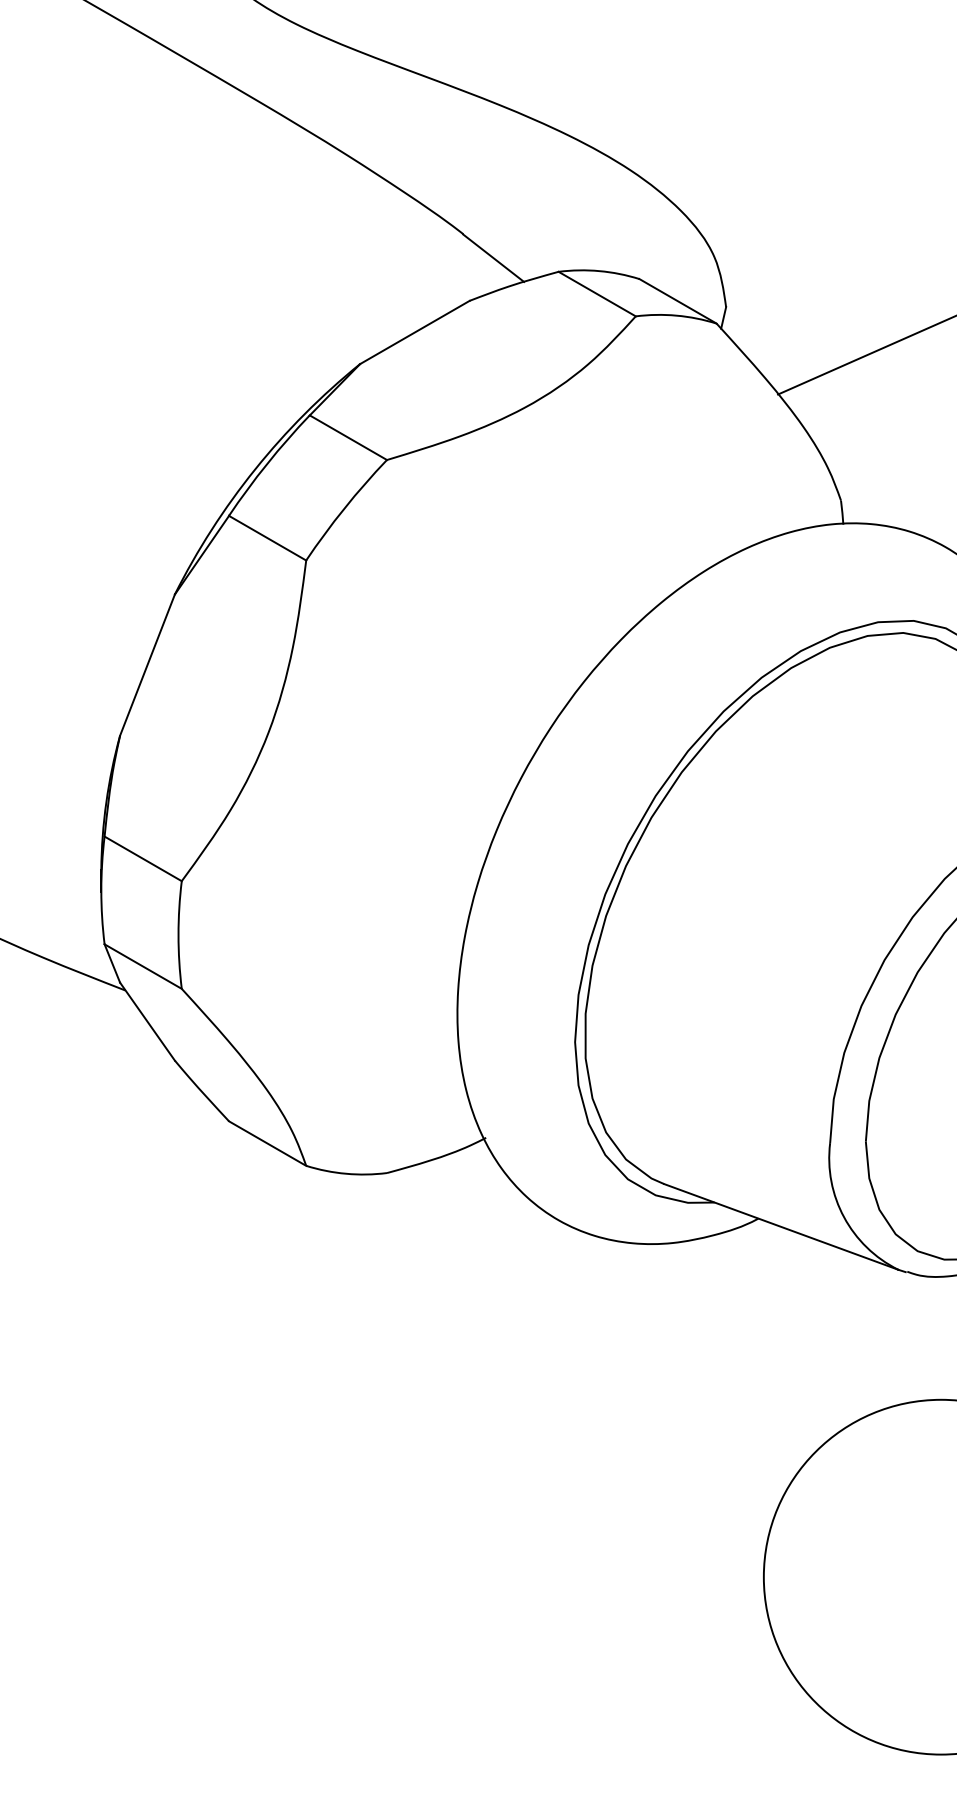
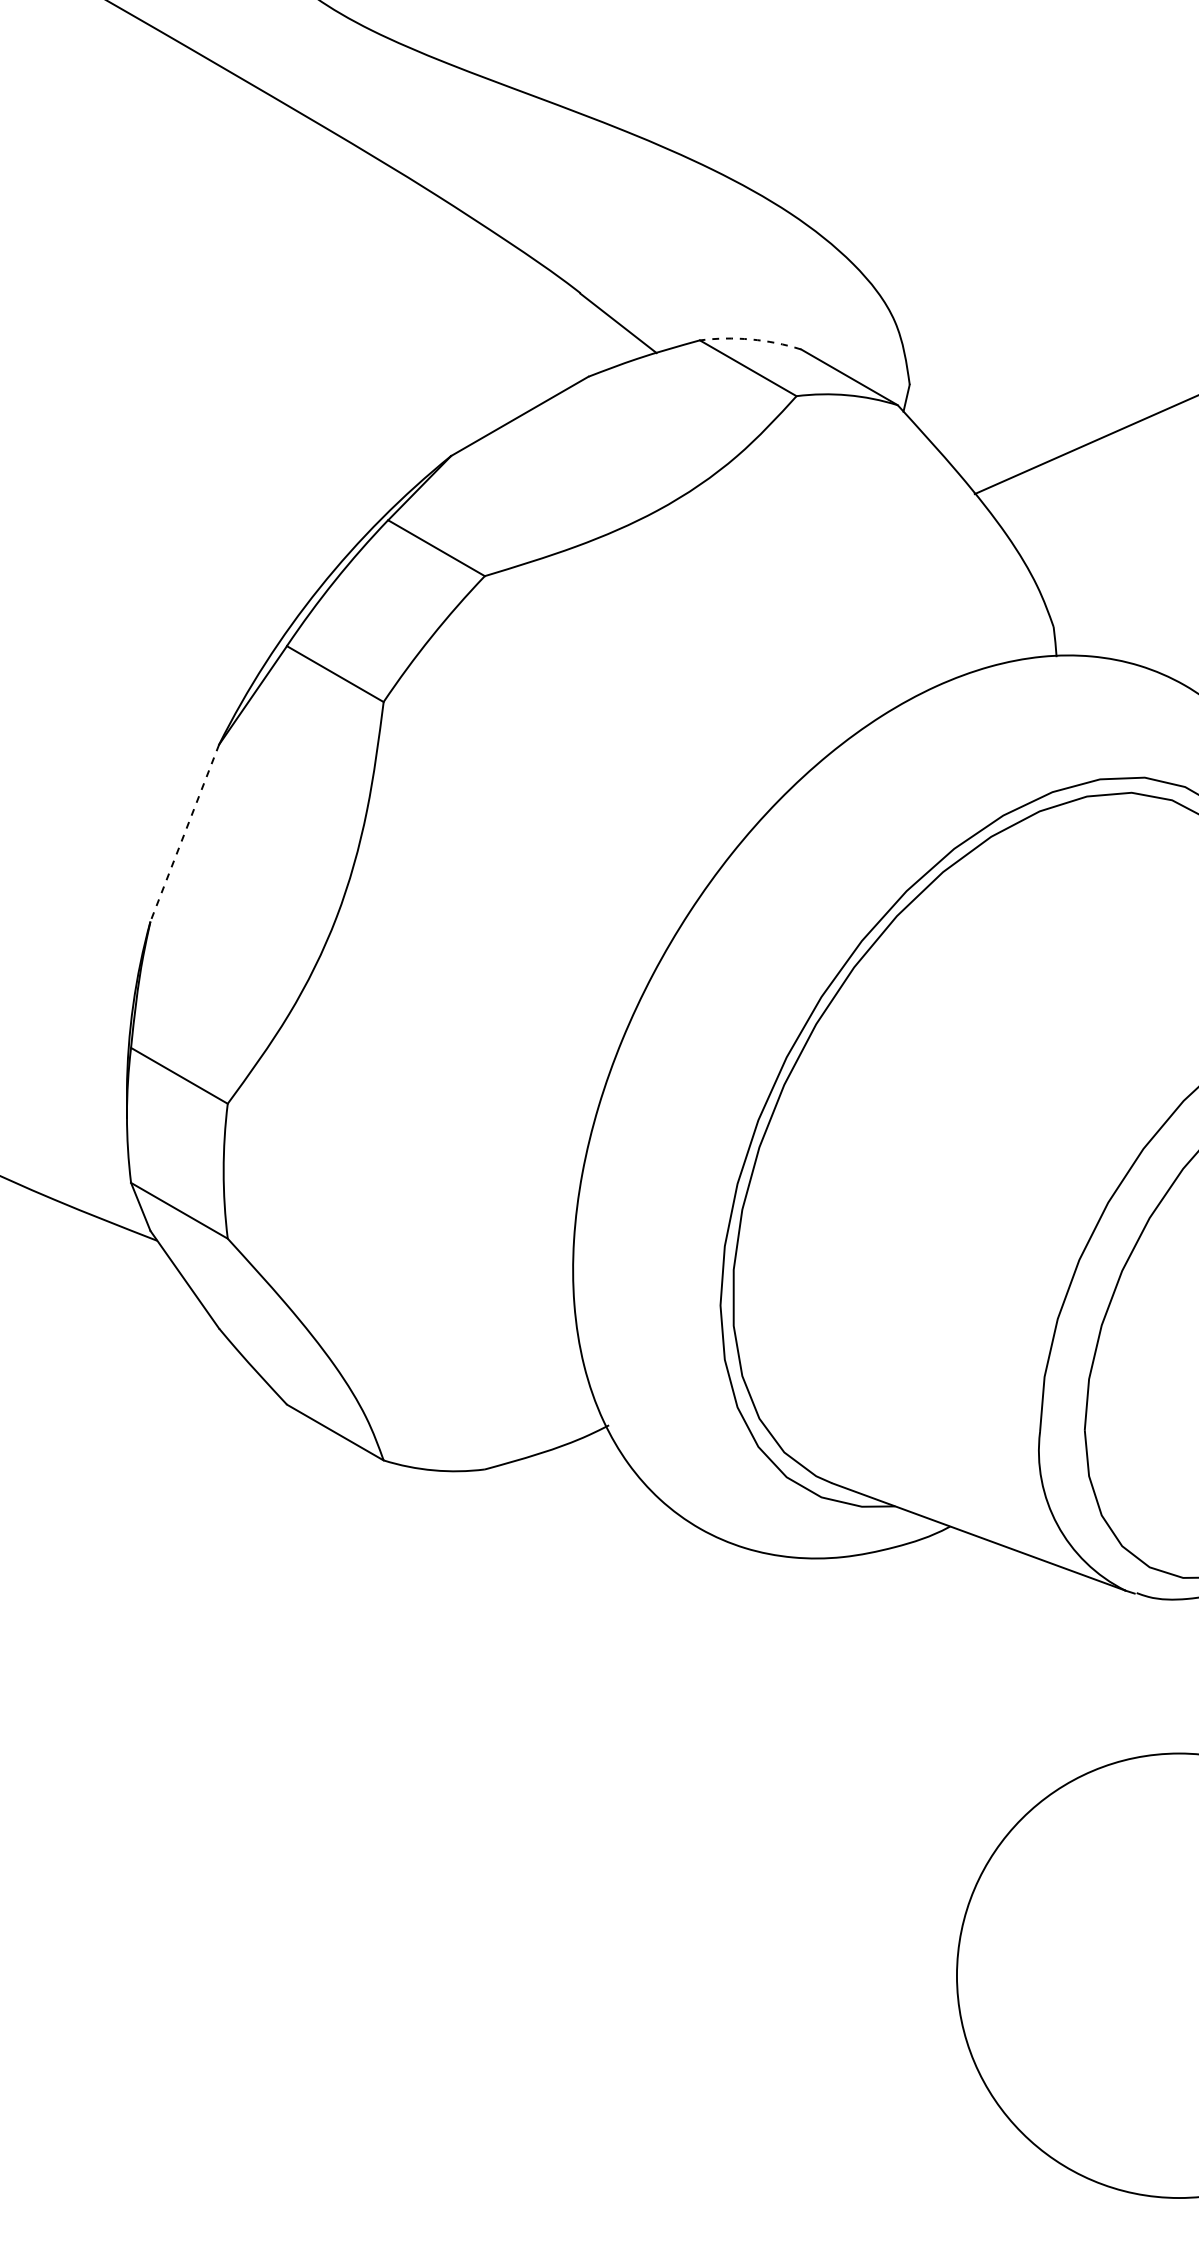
arc: (599, 271) -> (750, 339), solid -> dashed
line: (147, 665) -> (184, 833), solid -> dashed

